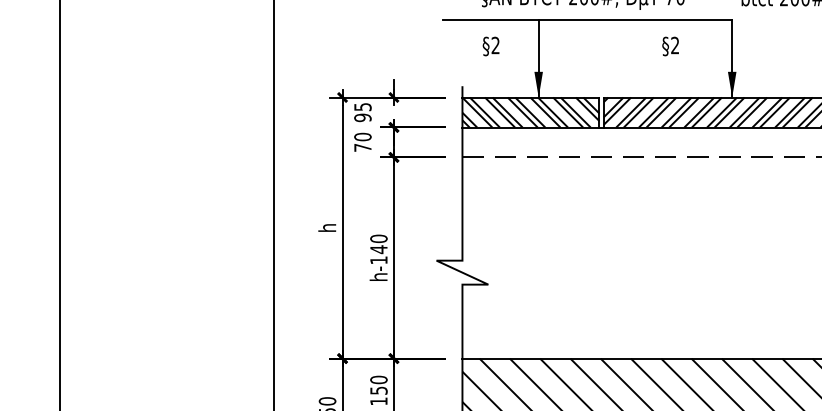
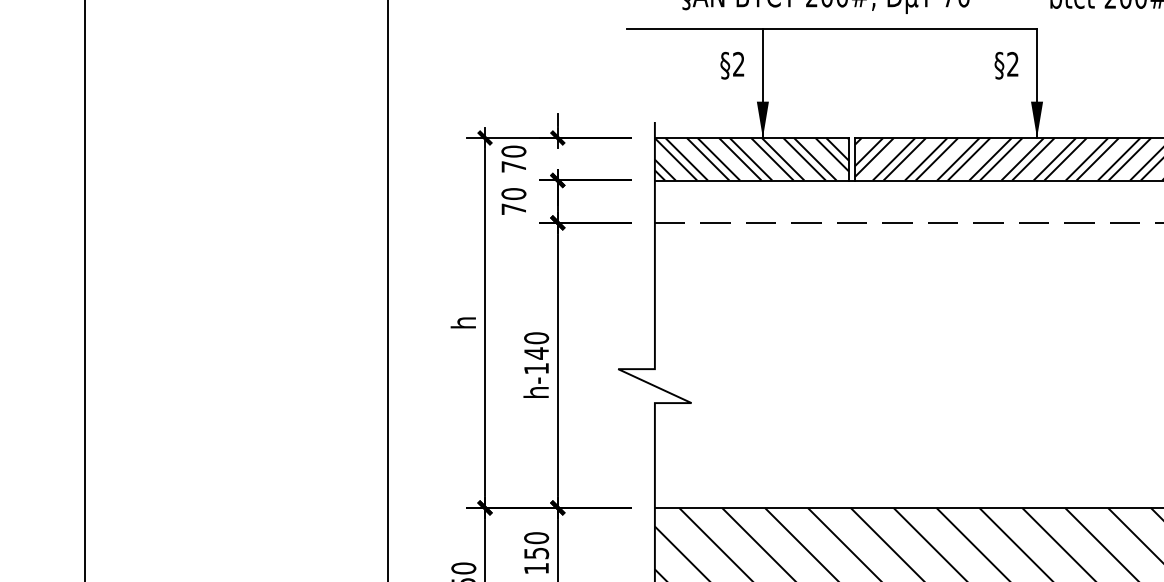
text: (490, 46) -> (731, 65), moved
text: (670, 46) -> (1006, 65), moved
text: (362, 112) -> (513, 159), 95 -> 70

